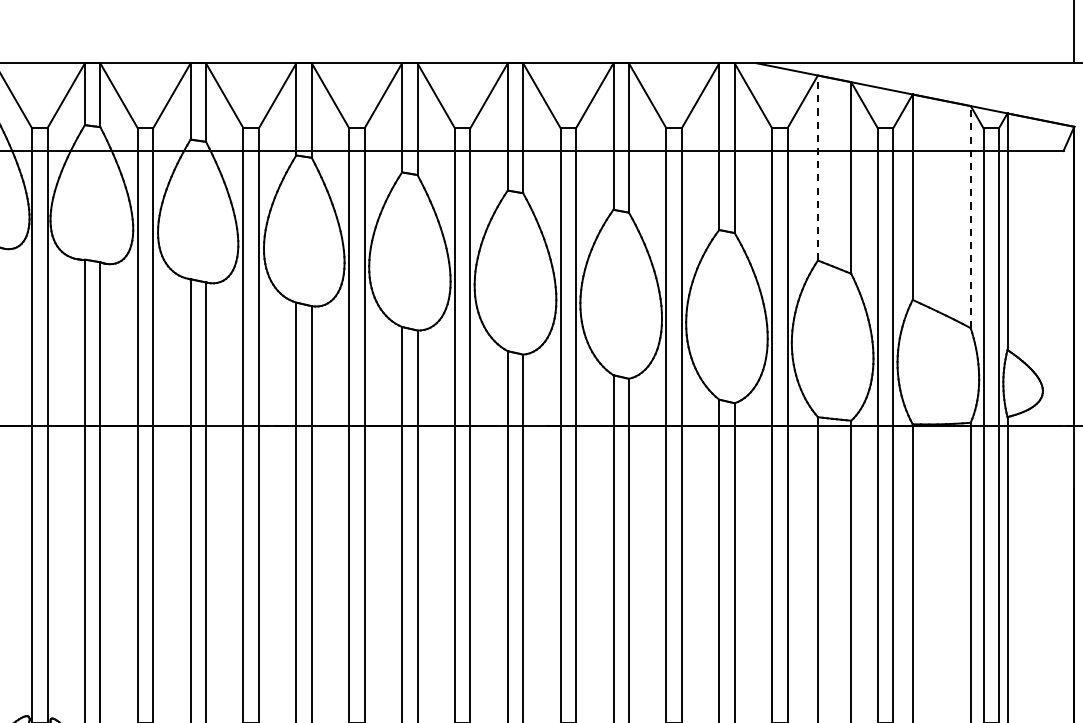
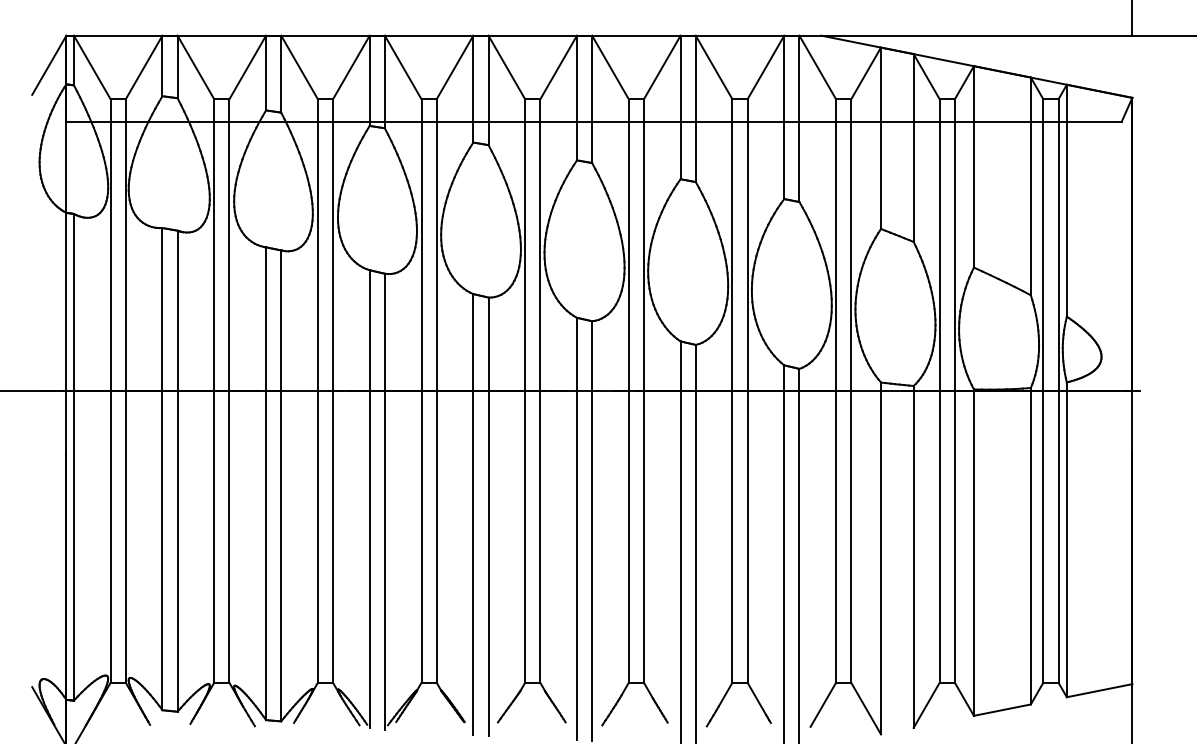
line: (818, 168) -> (881, 138), dashed -> solid
line: (970, 217) -> (1030, 186), dashed -> solid

